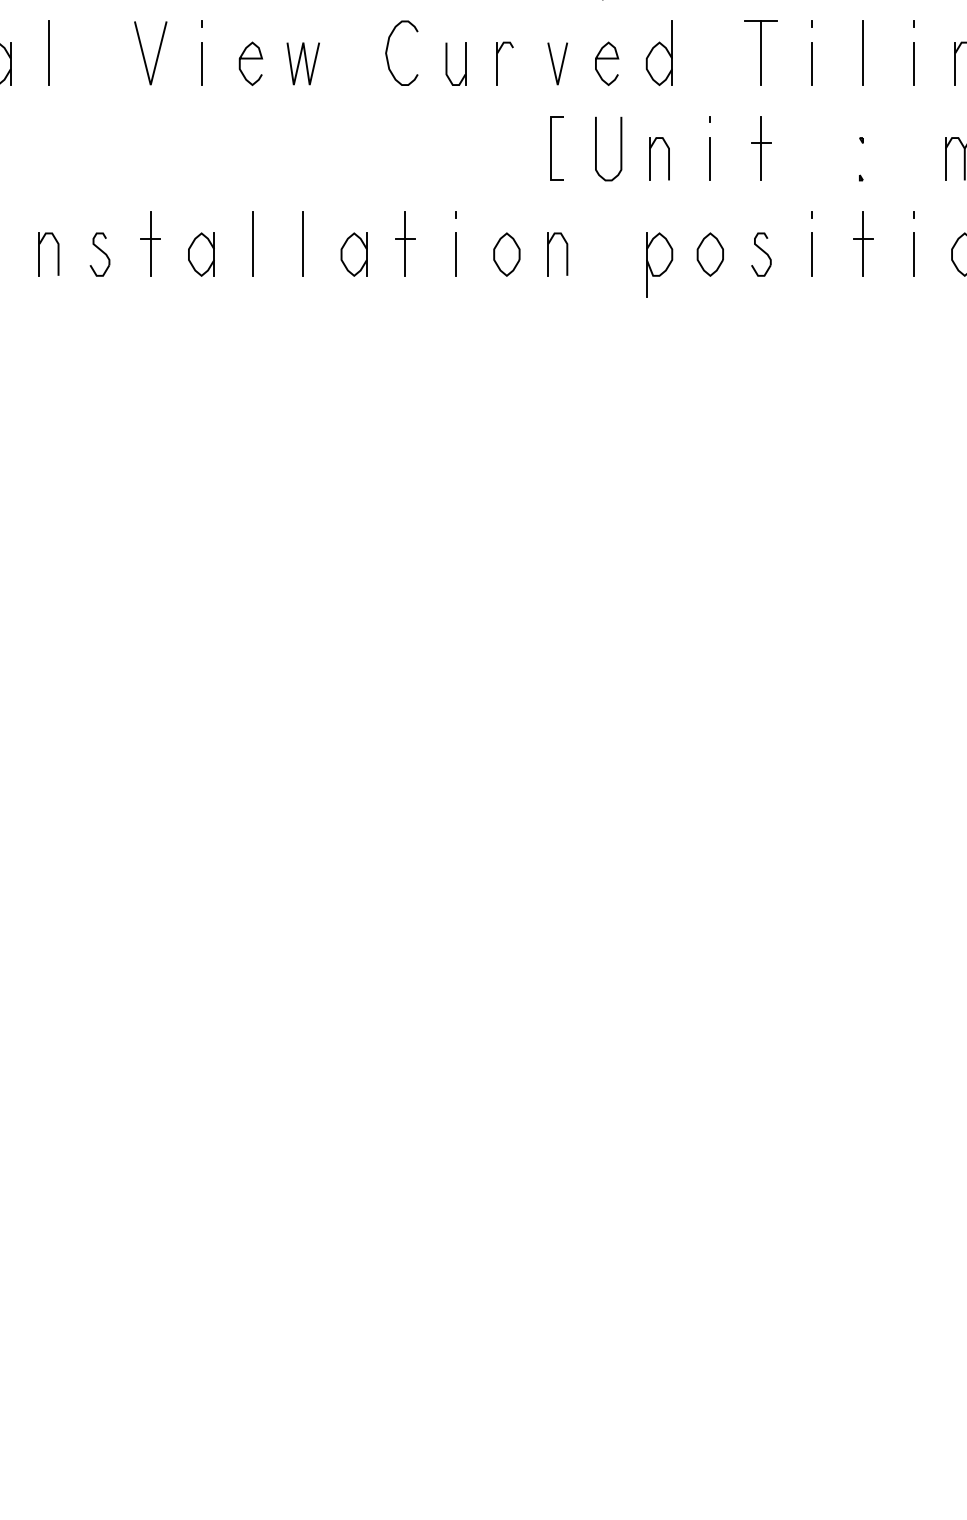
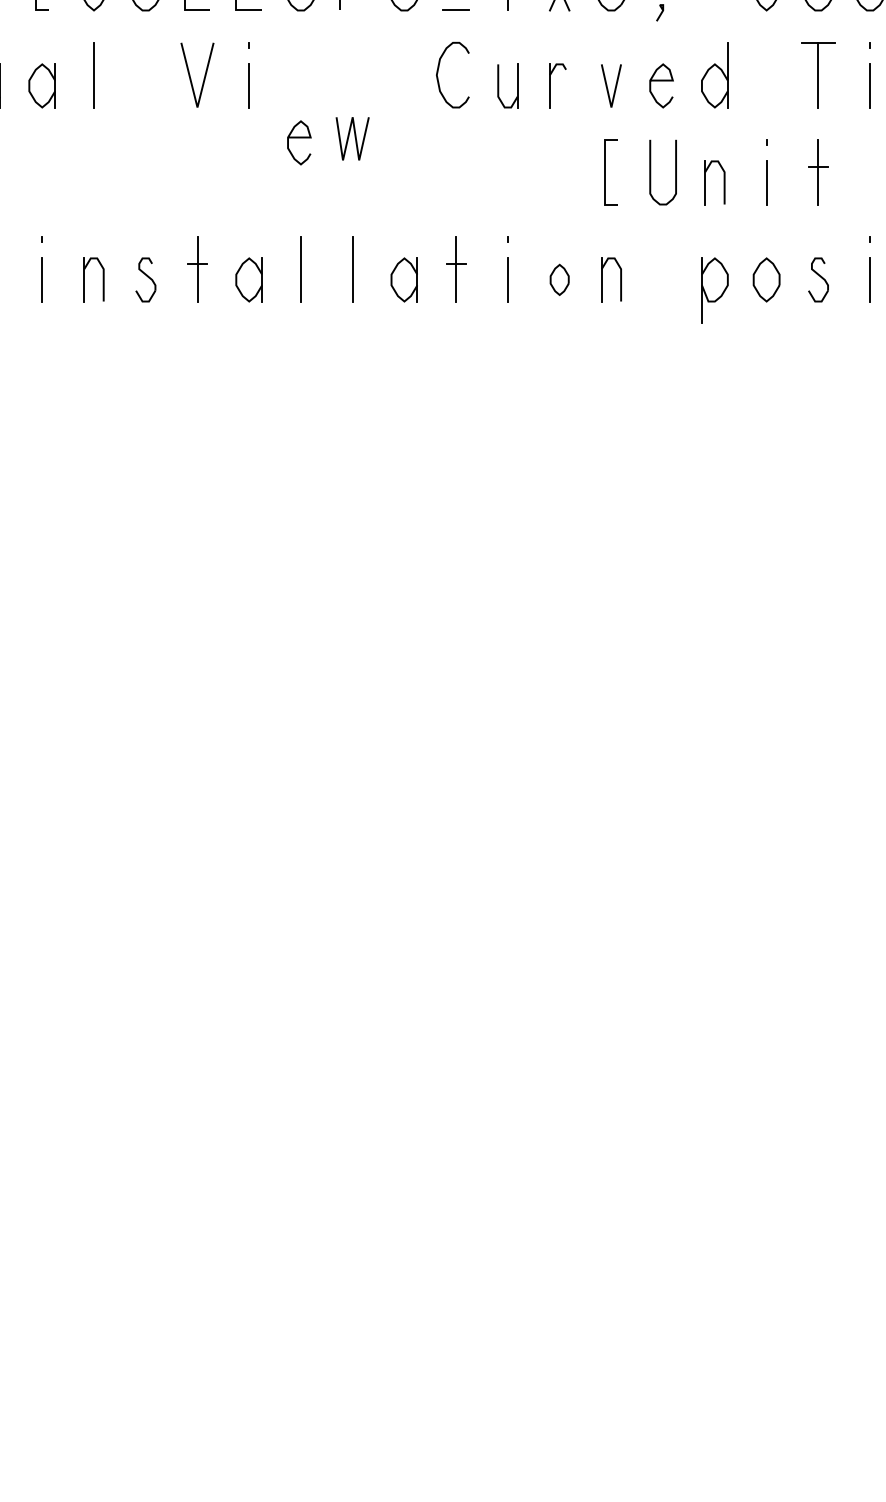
curve: (250, 59) -> (298, 138), moved
line: (300, 61) -> (349, 136), moved
part: (506, 254) -> (559, 279), size x0.7

